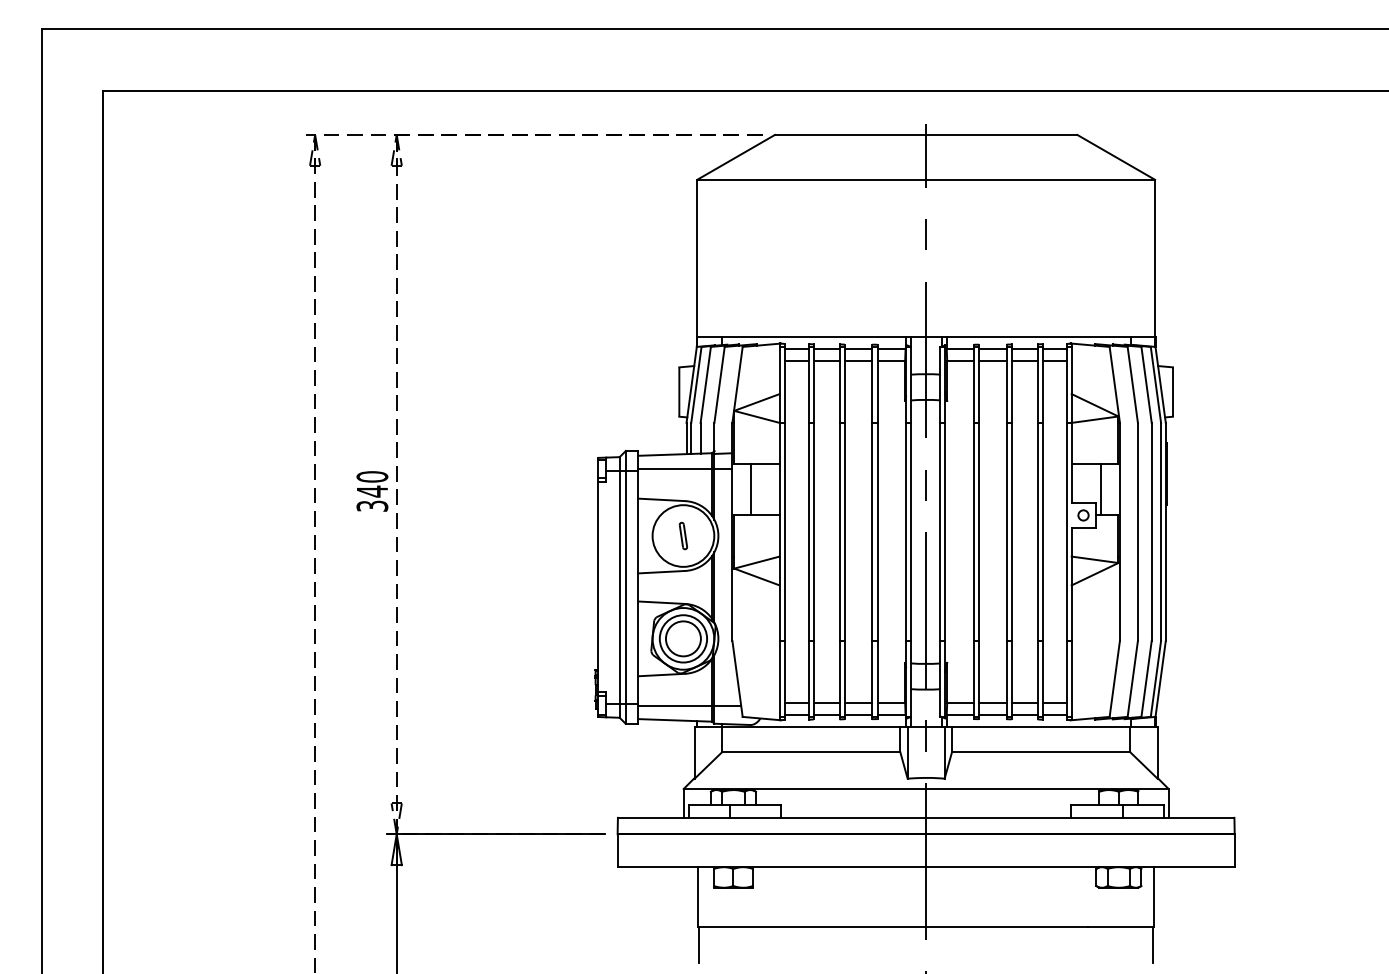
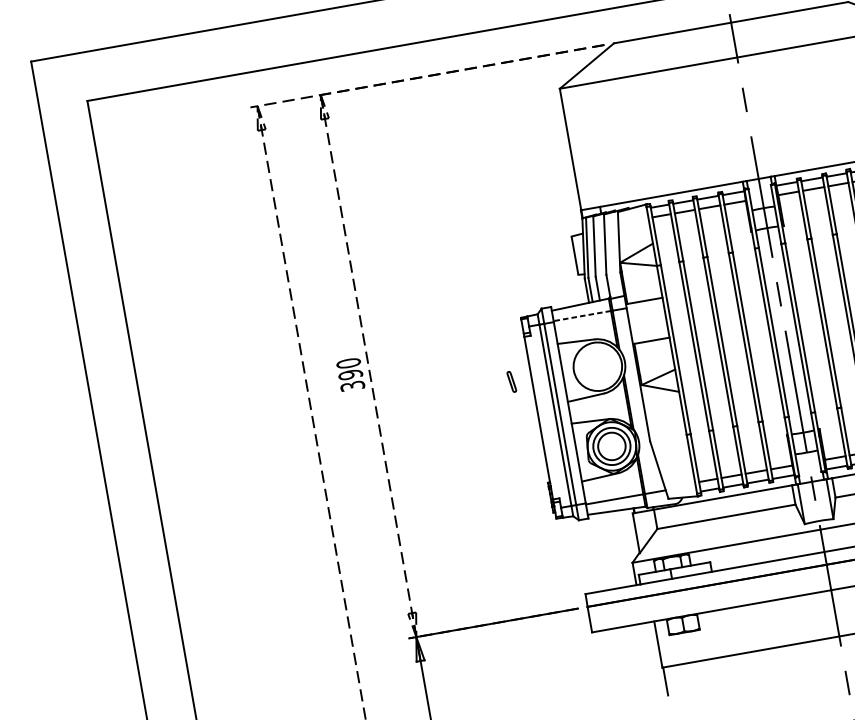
line: (674, 469) -> (581, 316), solid -> dashed
line: (750, 489) -> (643, 321), removed
text: (372, 491) -> (350, 374), 340 -> 390
part: (682, 535) -> (511, 381), moved

